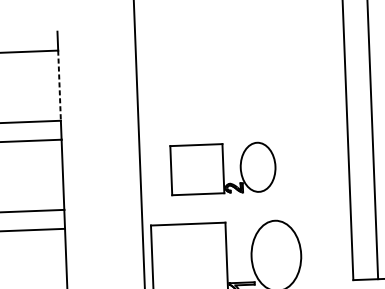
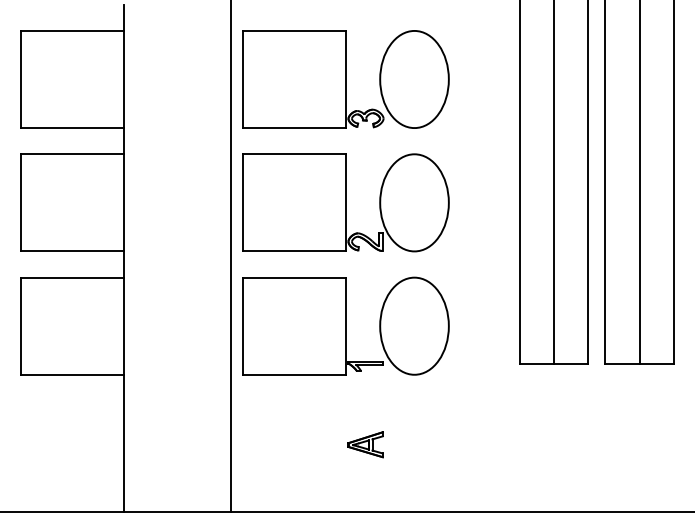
part: (219, 79) -> (345, 79), added
line: (59, 85) -> (123, 79), dashed -> solid
part: (223, 168) -> (345, 202), size x1.43

